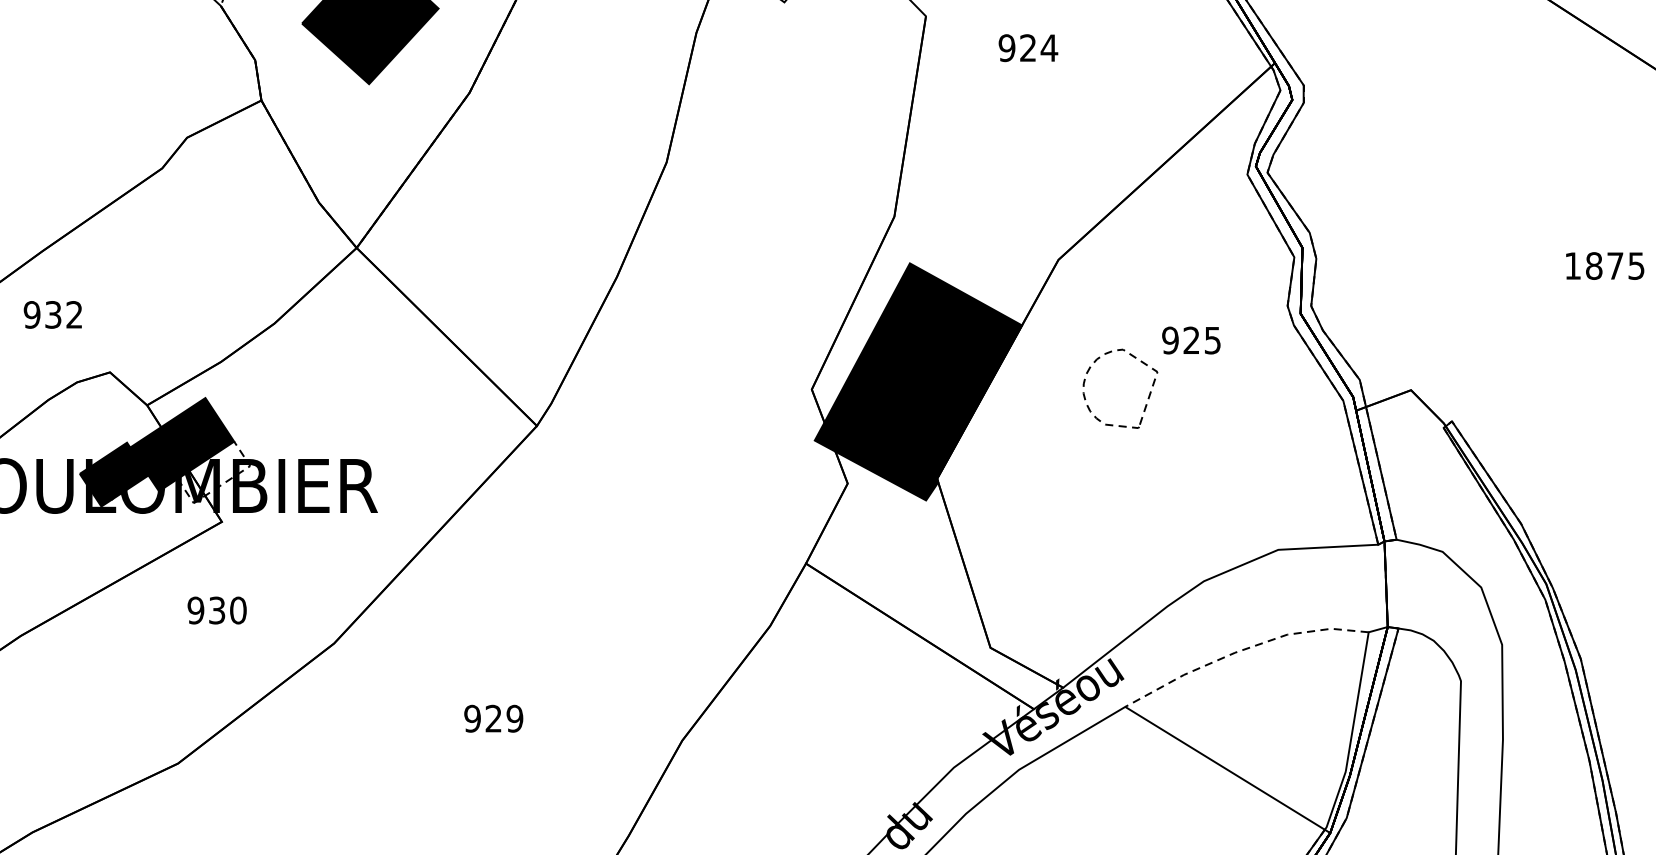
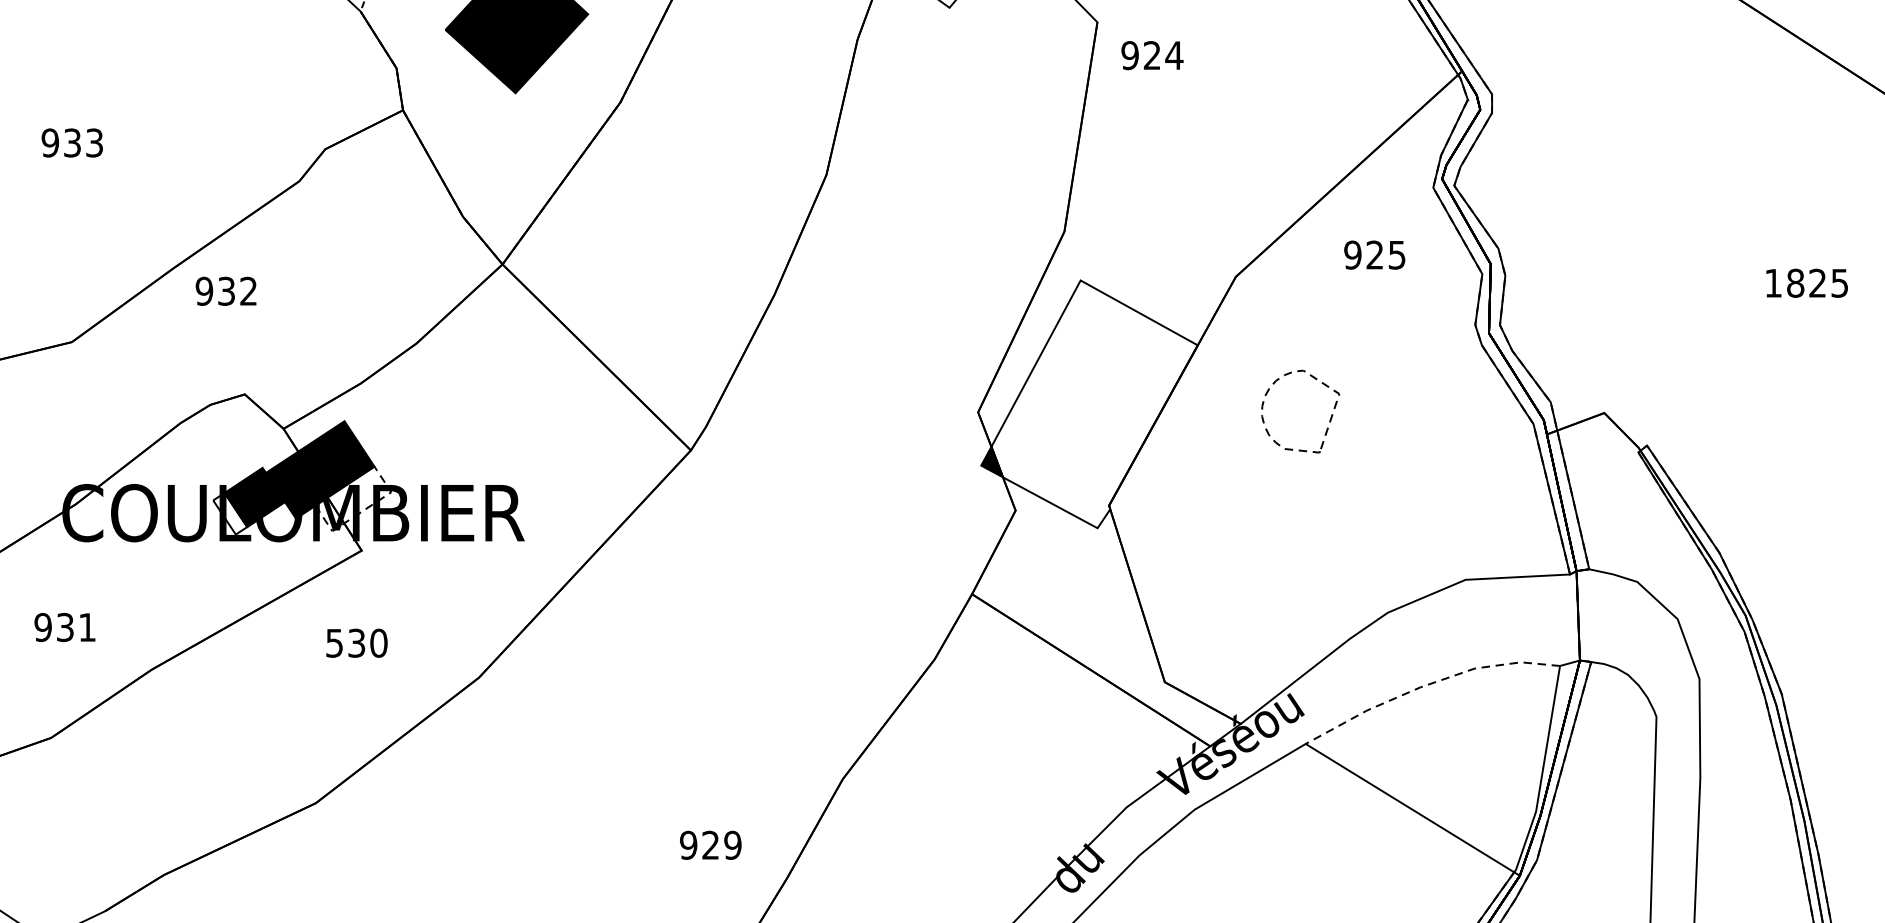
text: (1028, 48) -> (1152, 55), moved
text: (1615, 265) -> (1817, 282), 1875 -> 1825
text: (52, 314) -> (225, 290), moved
text: (1191, 339) -> (1374, 254), moved
fill: (923, 382) -> (1094, 404), removed
fill: (96, 486) -> (230, 513), removed
text: (195, 609) -> (334, 642), 930 -> 530
text: (493, 717) -> (710, 844), moved

